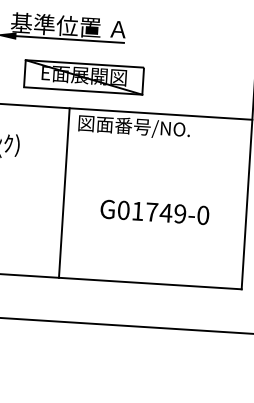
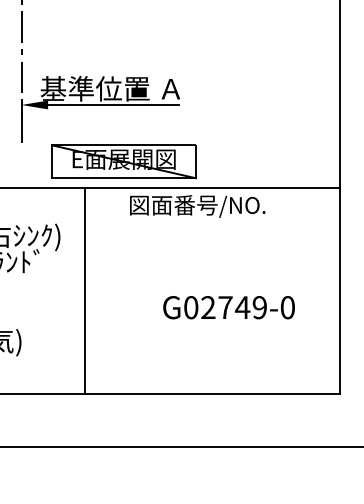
part: (83, 77) -> (123, 161), moved
line: (63, 193) -> (84, 291), moved
text: (137, 211) -> (208, 307), G01749-0 -> G02749-0

